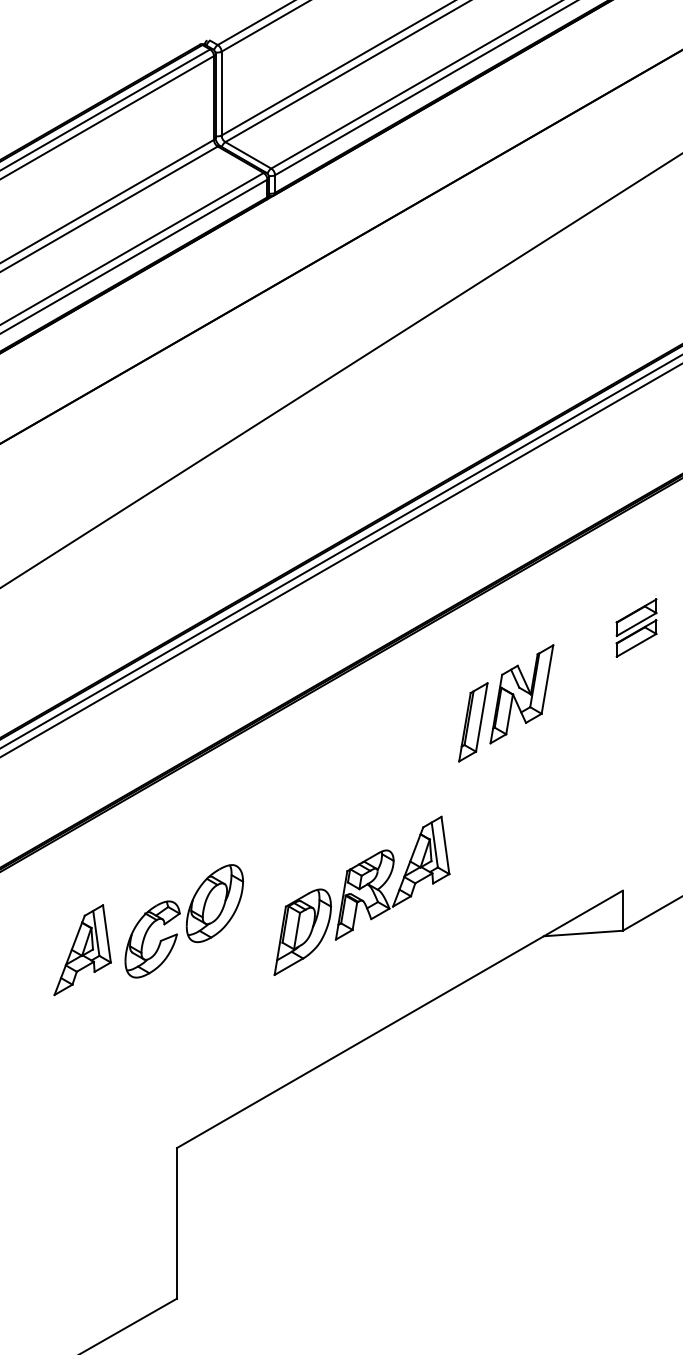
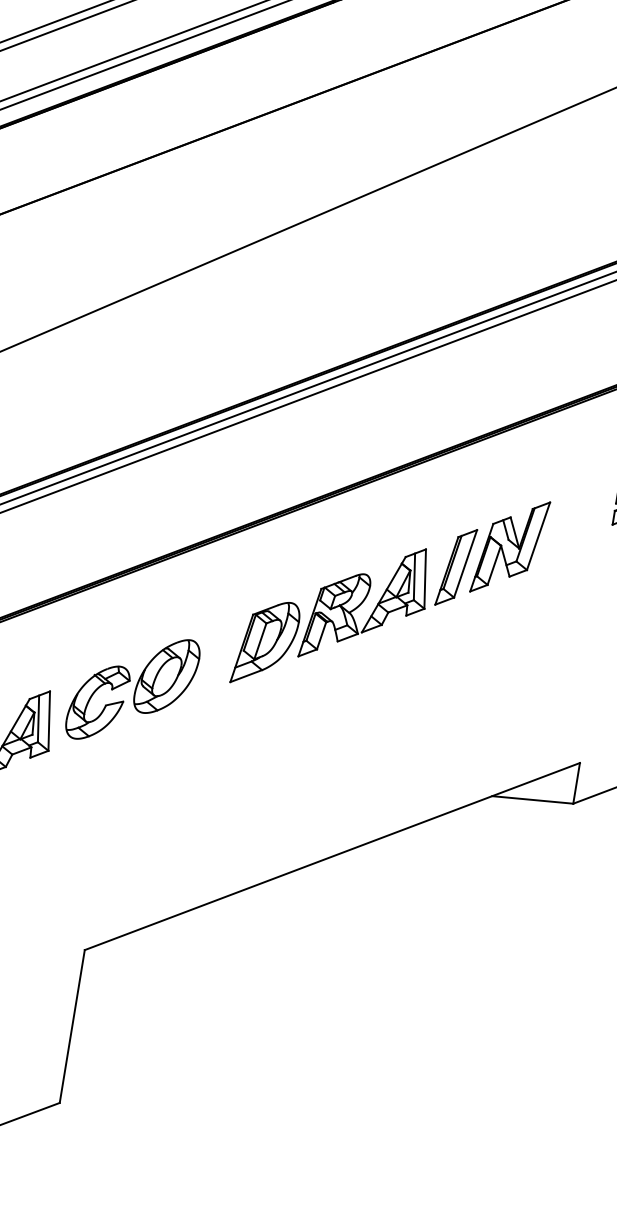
part: (361, 895) -> (331, 615), moved
part: (184, 921) -> (133, 689), moved

